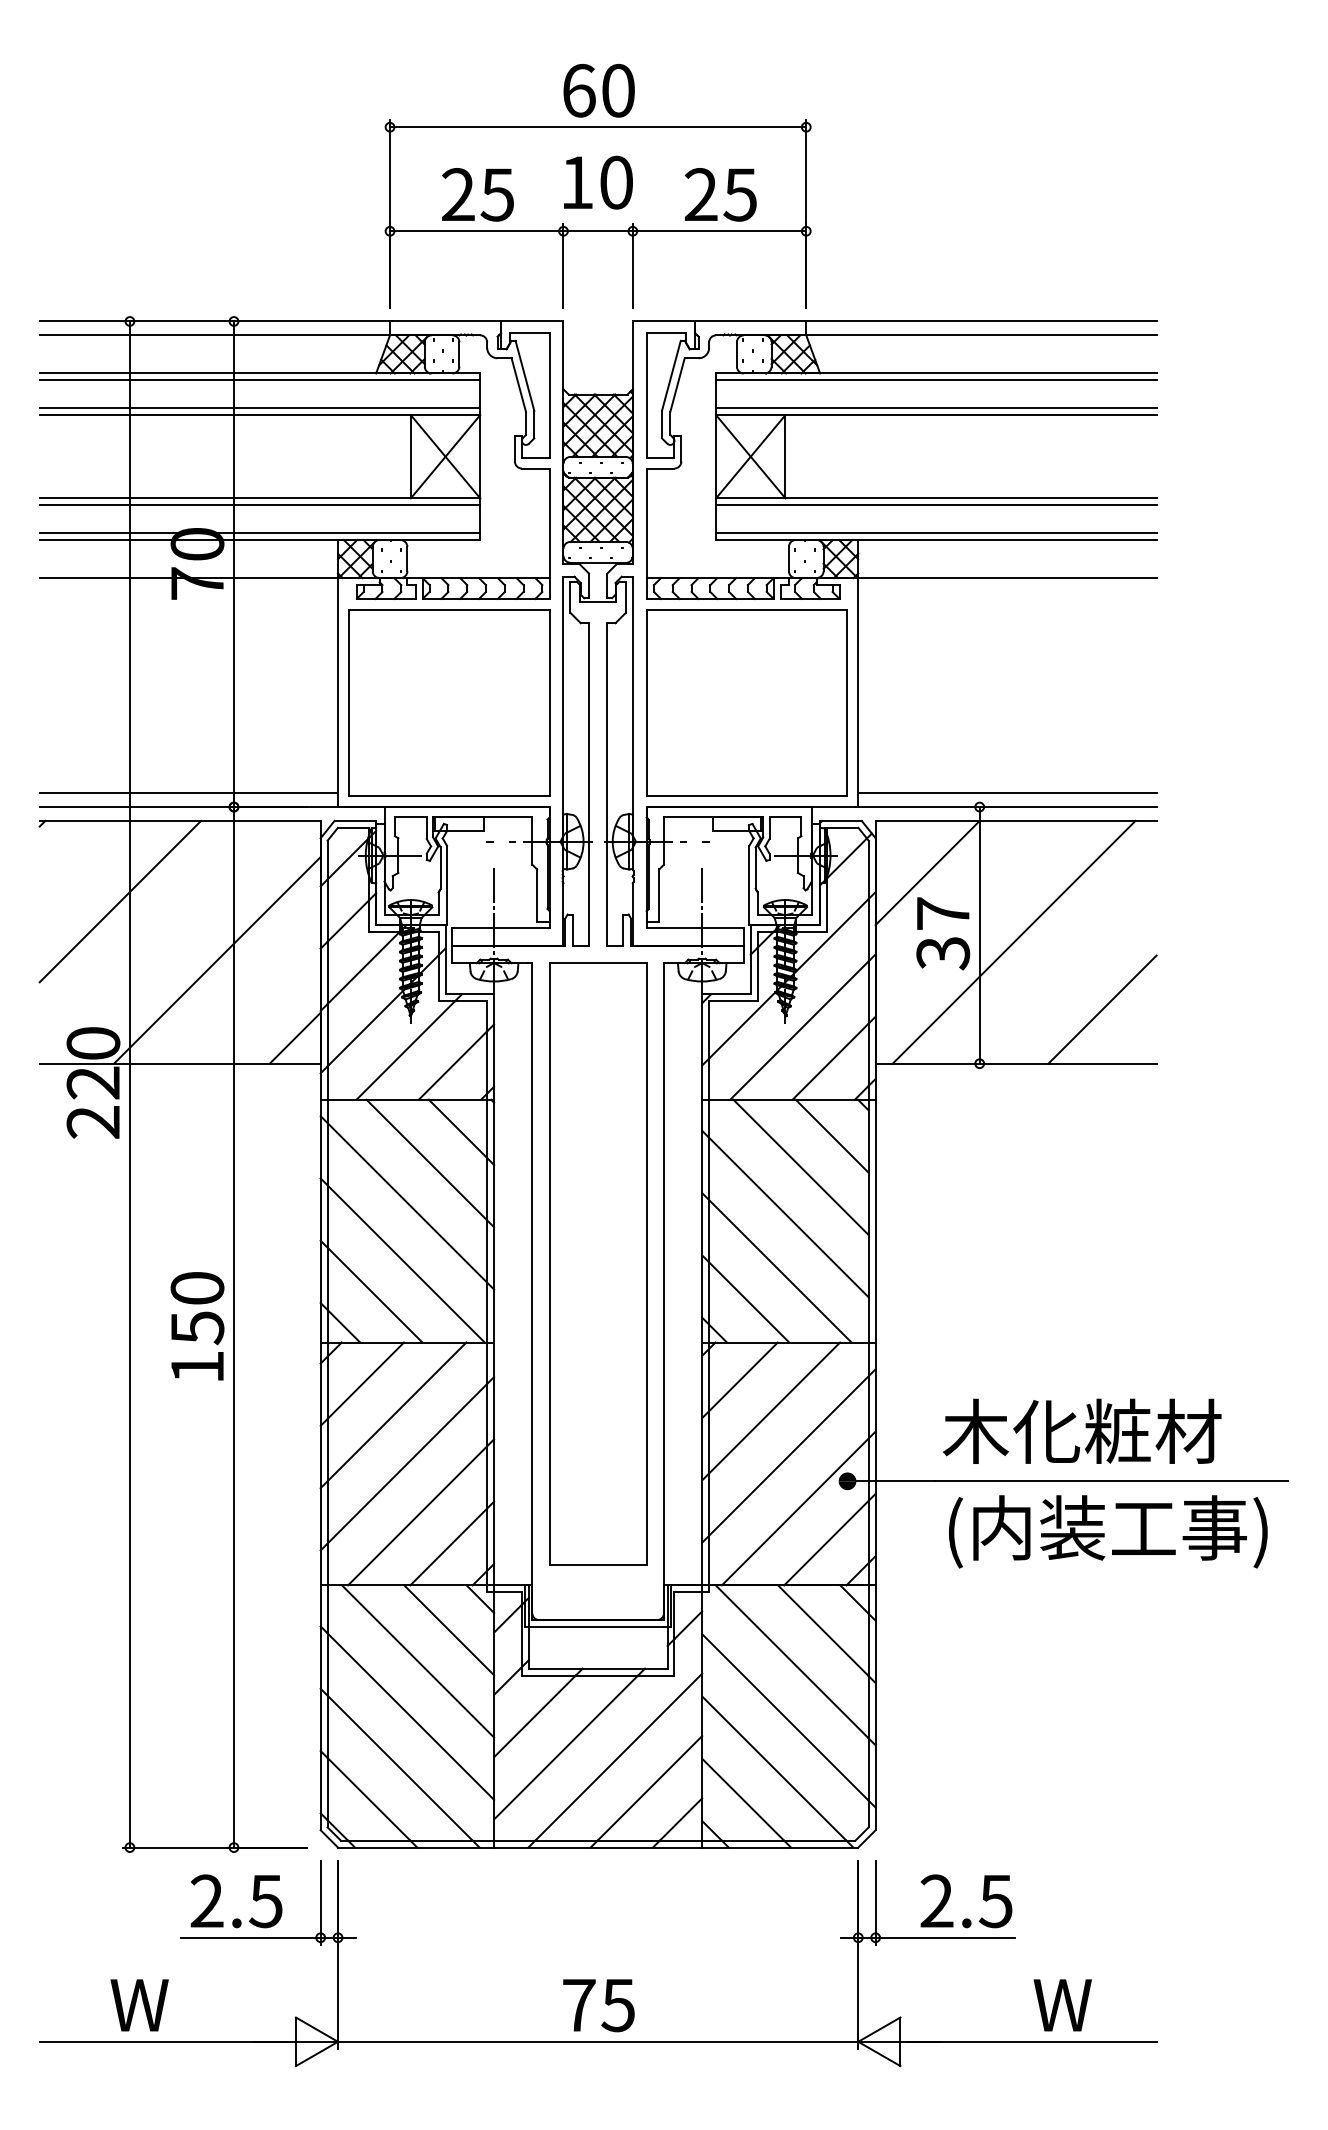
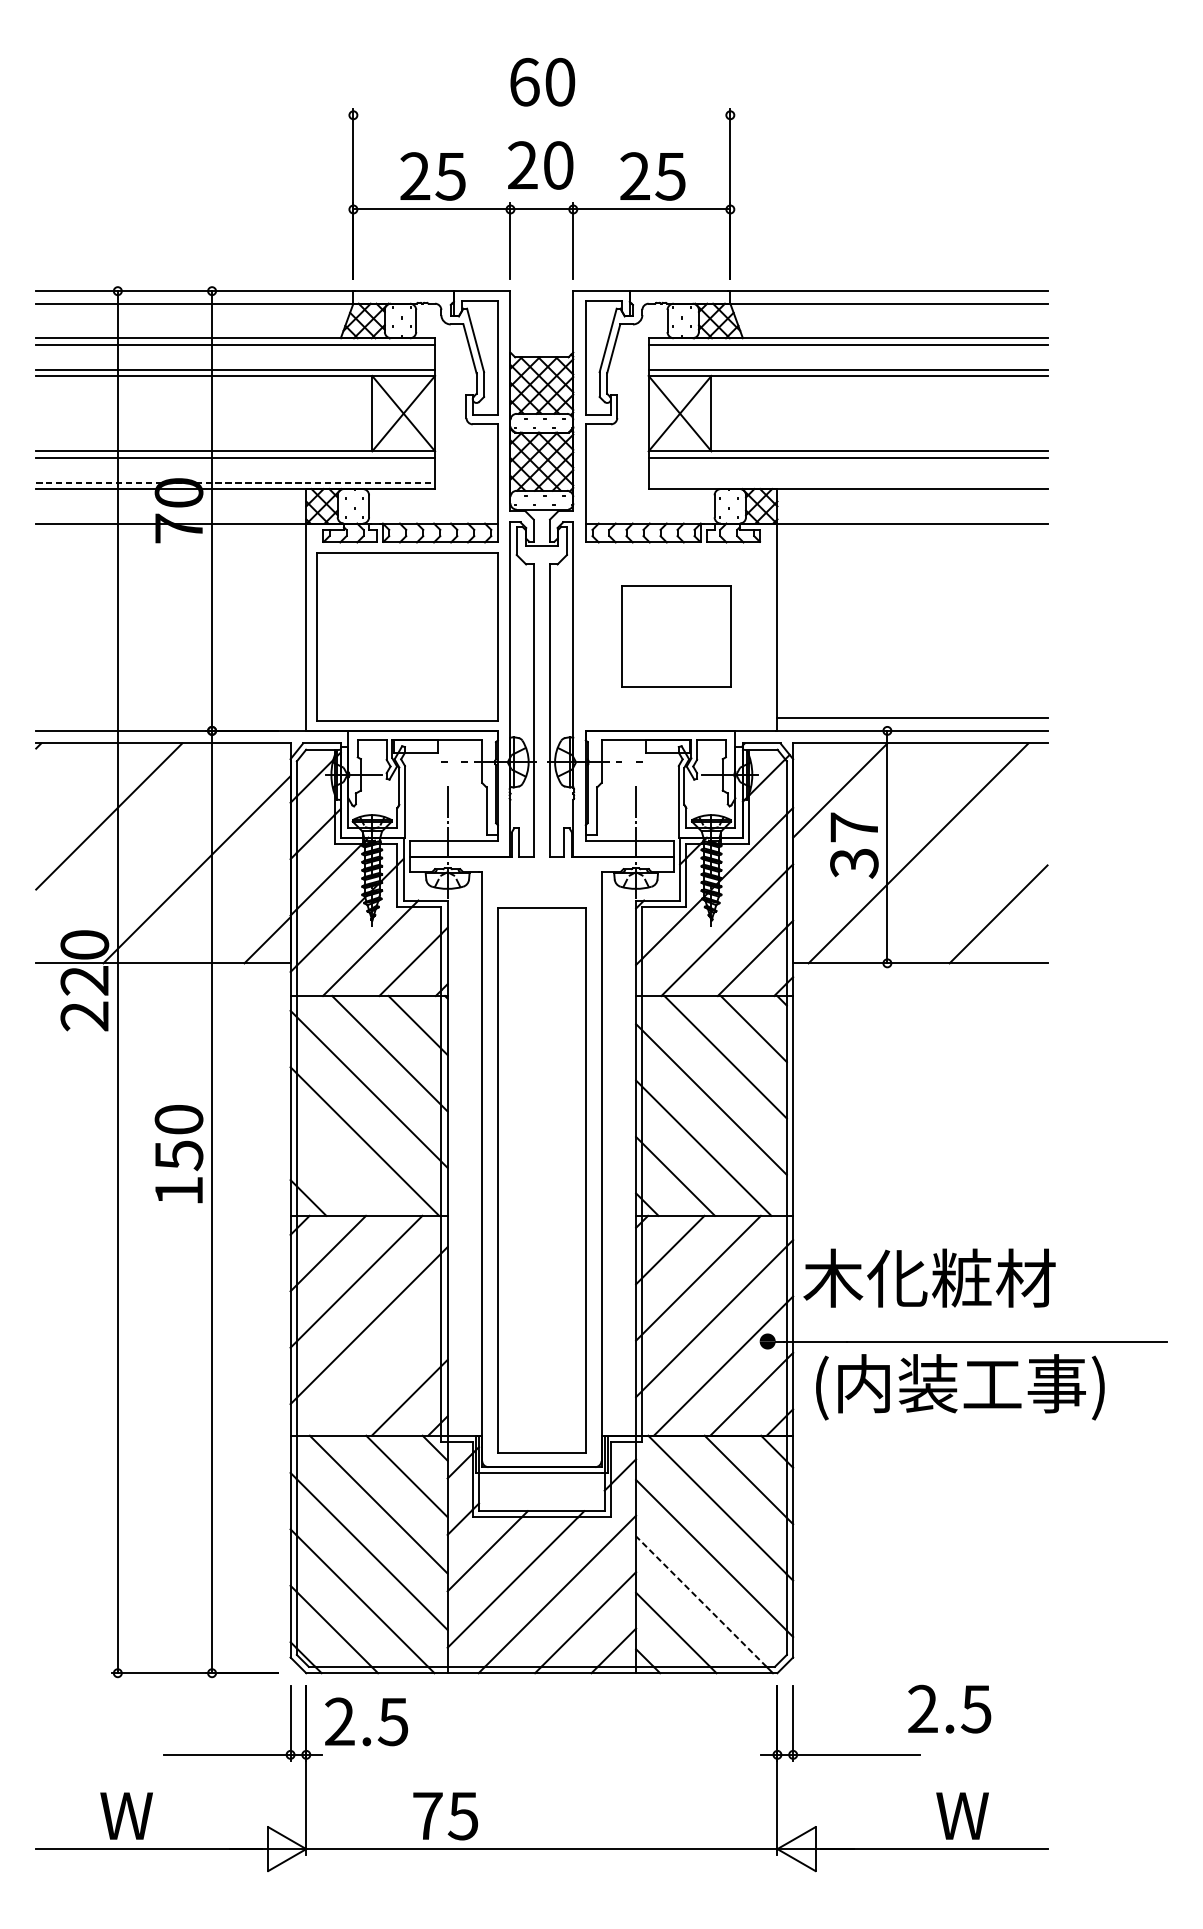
line: (598, 127) -> (542, 115), removed
text: (576, 181) -> (522, 164), 10 -> 20
line: (260, 533) -> (236, 483), solid -> dashed
line: (936, 533) -> (848, 483), removed
part: (746, 702) -> (676, 636), size x0.6
line: (188, 793) -> (170, 718), removed
part: (598, 1263) -> (542, 1180), moved
line: (371, 1291) -> (336, 1169), removed
text: (197, 1326) -> (179, 1154), moved
text: (1082, 1430) -> (929, 1277), moved
line: (421, 1512) -> (381, 1369), removed
text: (1108, 1531) -> (960, 1386), moved
line: (774, 1768) -> (701, 1601), solid -> dashed
text: (236, 1901) -> (366, 1722), moved
text: (966, 1901) -> (949, 1709), moved
text: (598, 2005) -> (445, 1816), moved

